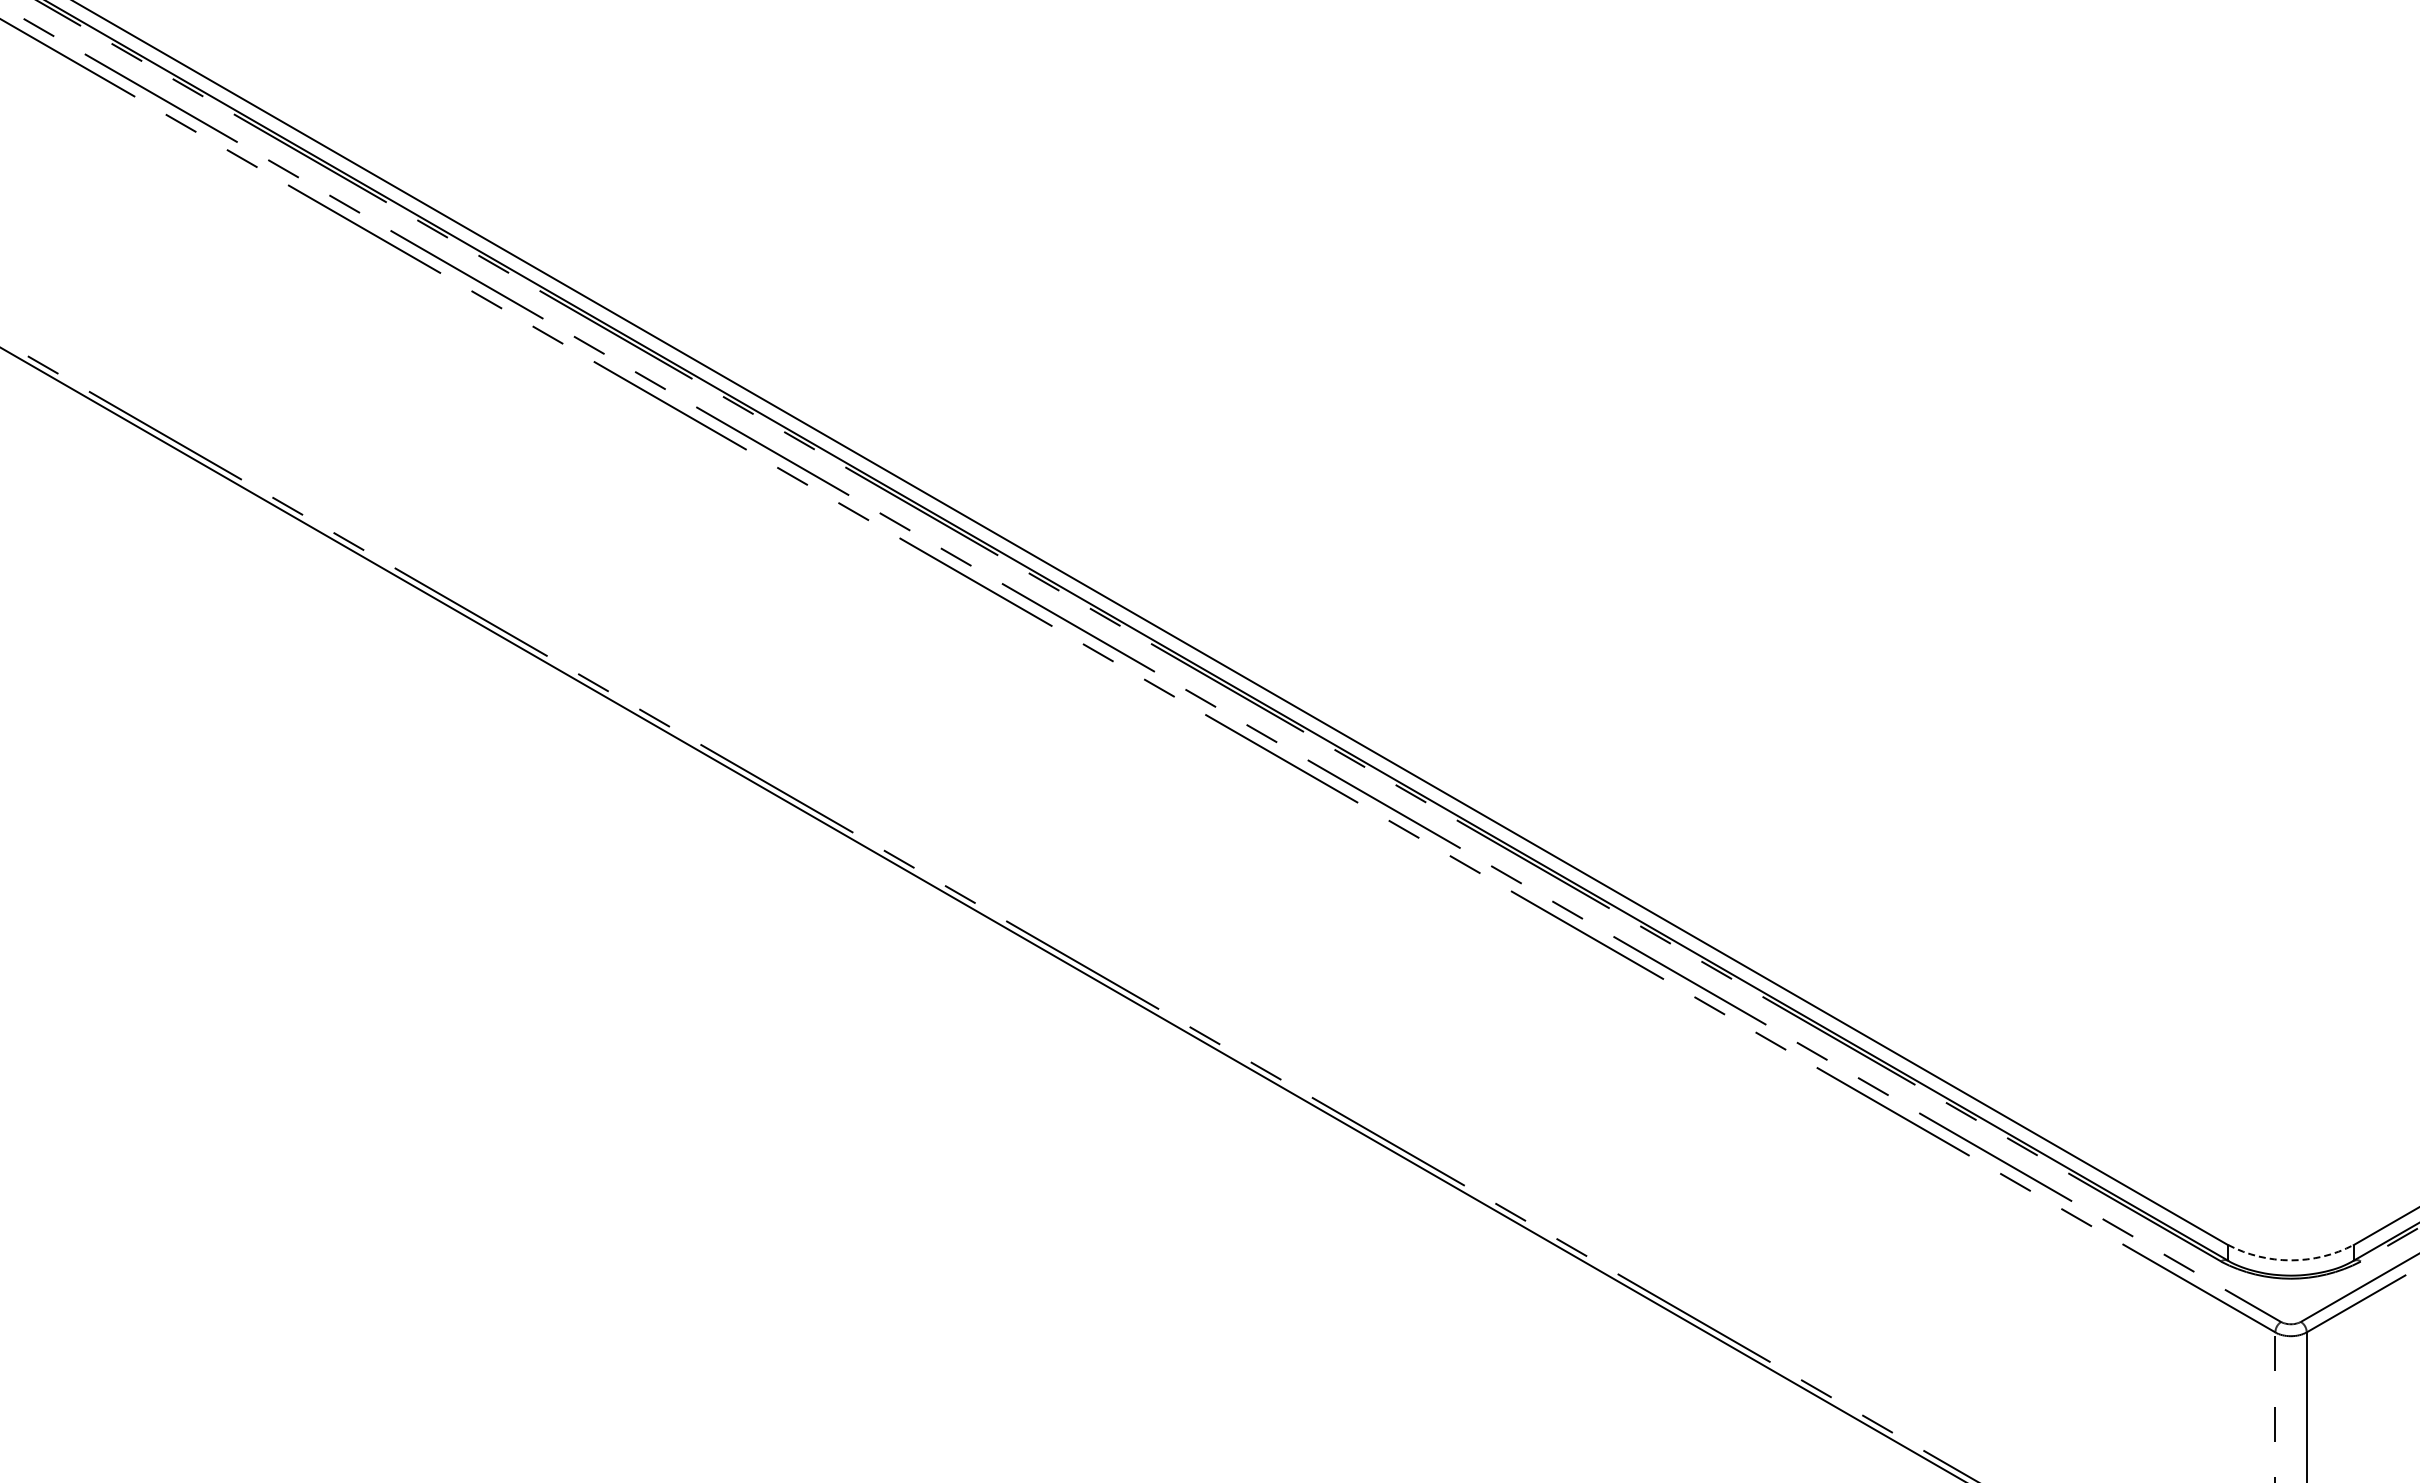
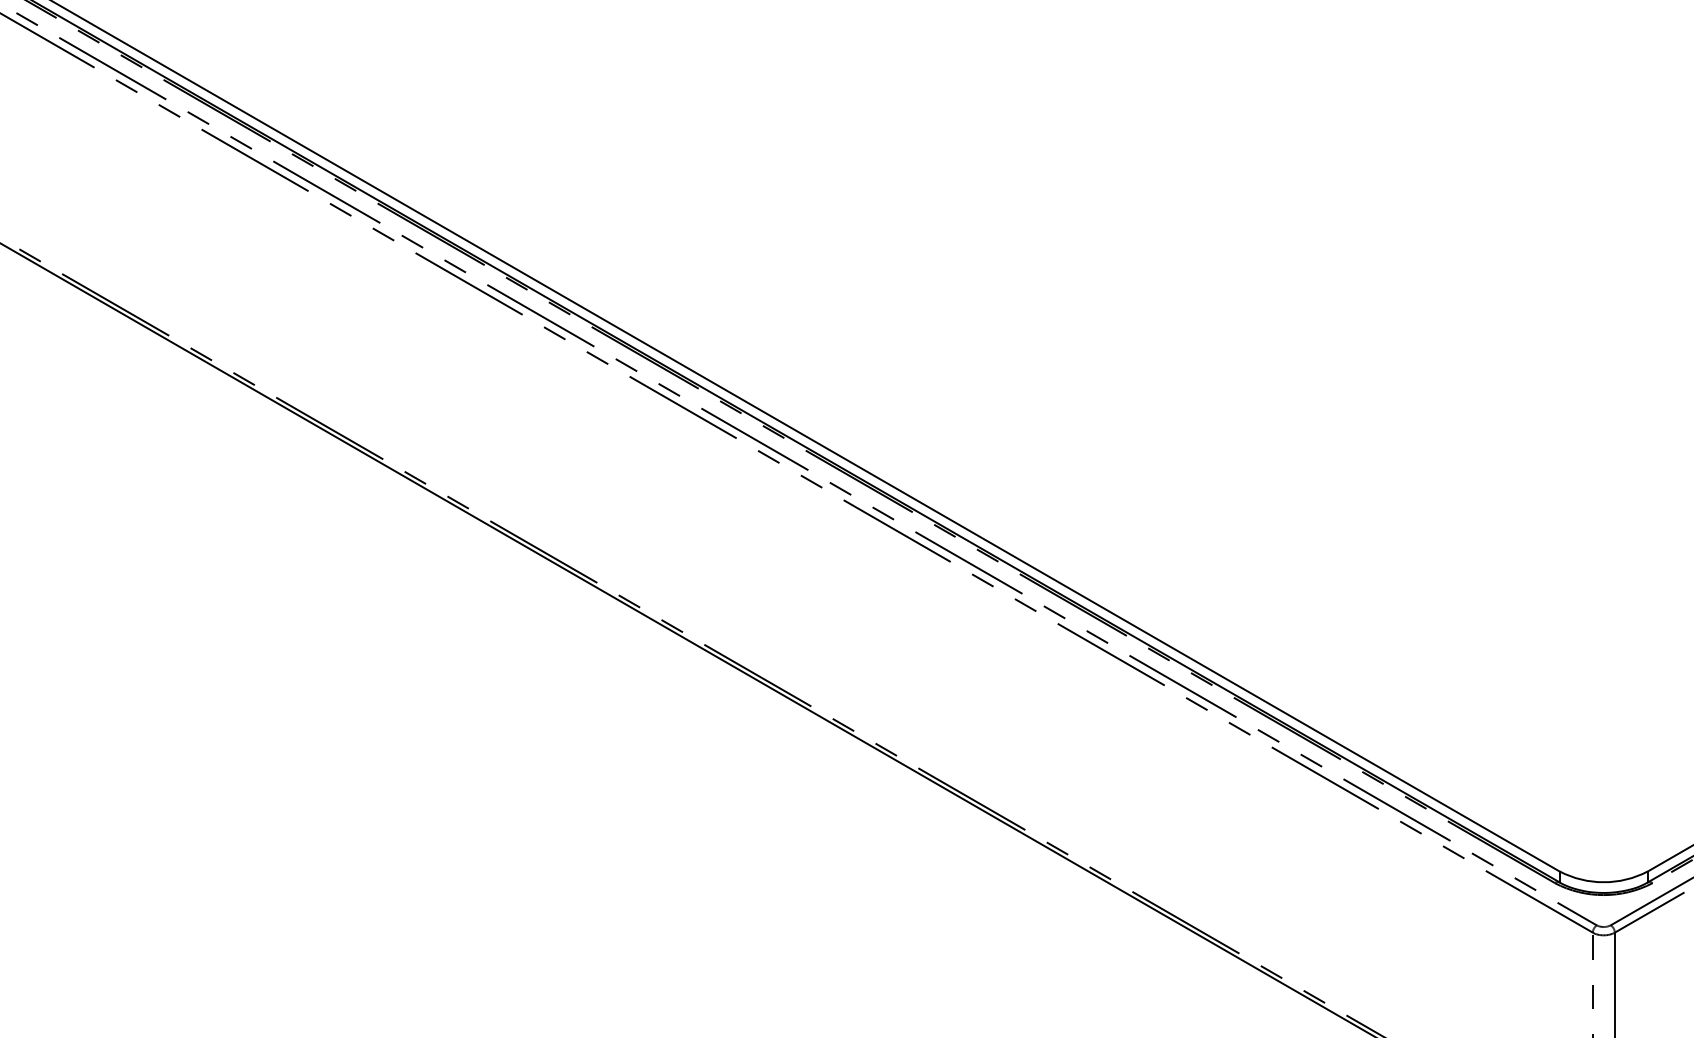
arc: (2290, 1260) -> (1603, 882), dashed -> solid

